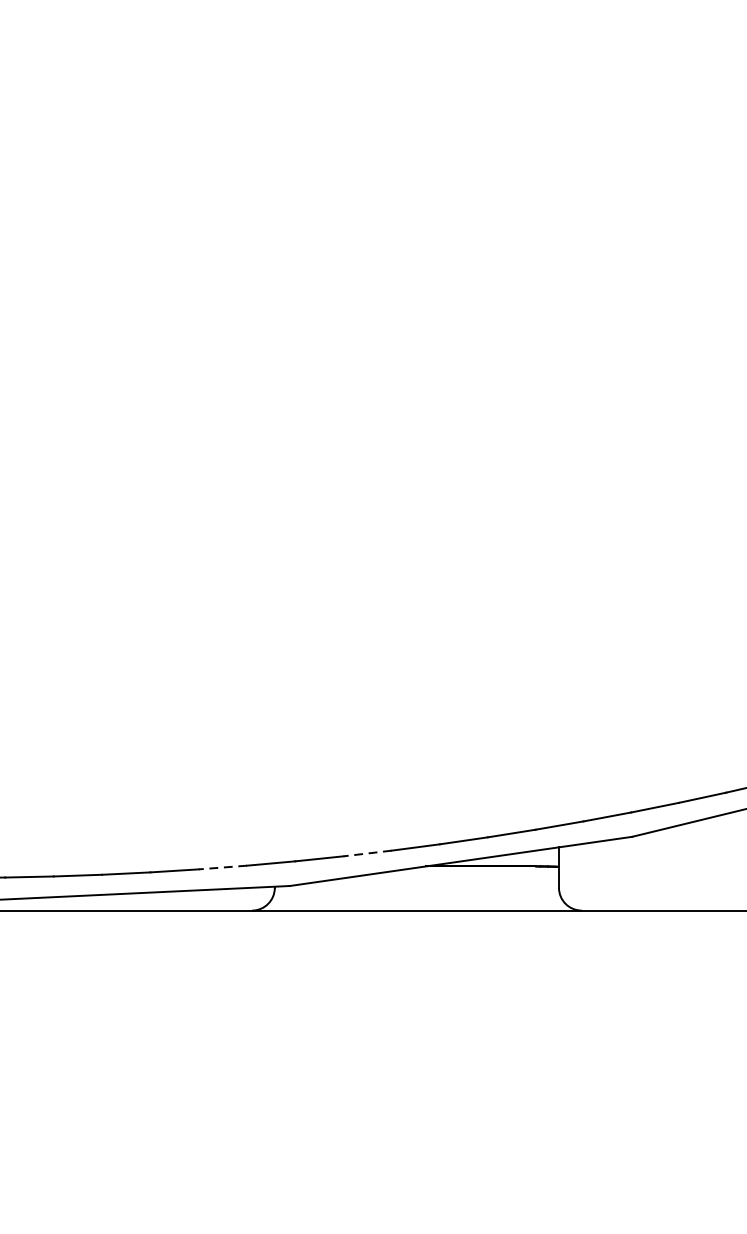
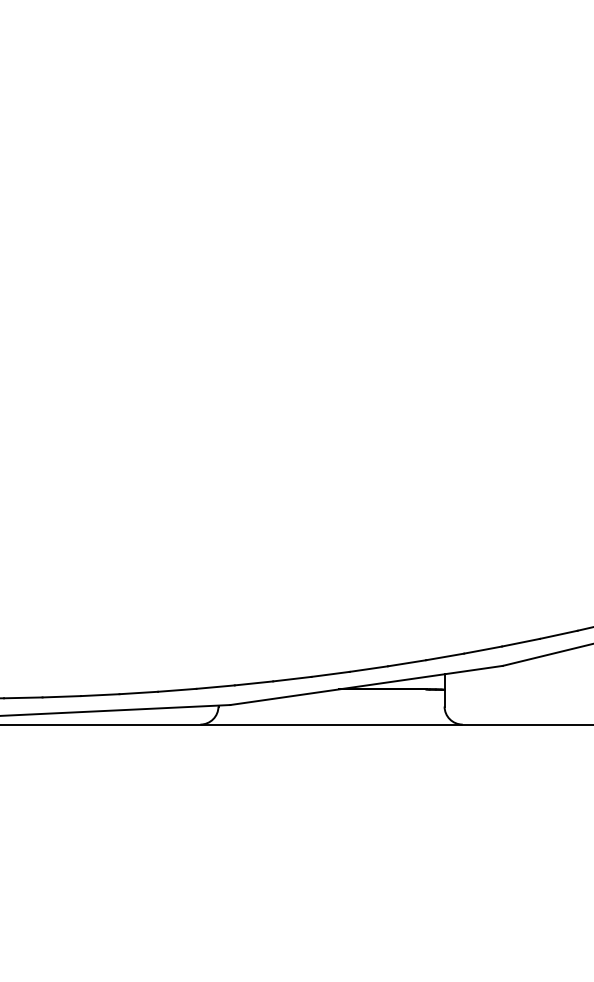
line: (366, 853) -> (291, 679), dashed -> solid
line: (222, 867) -> (176, 690), dashed -> solid

